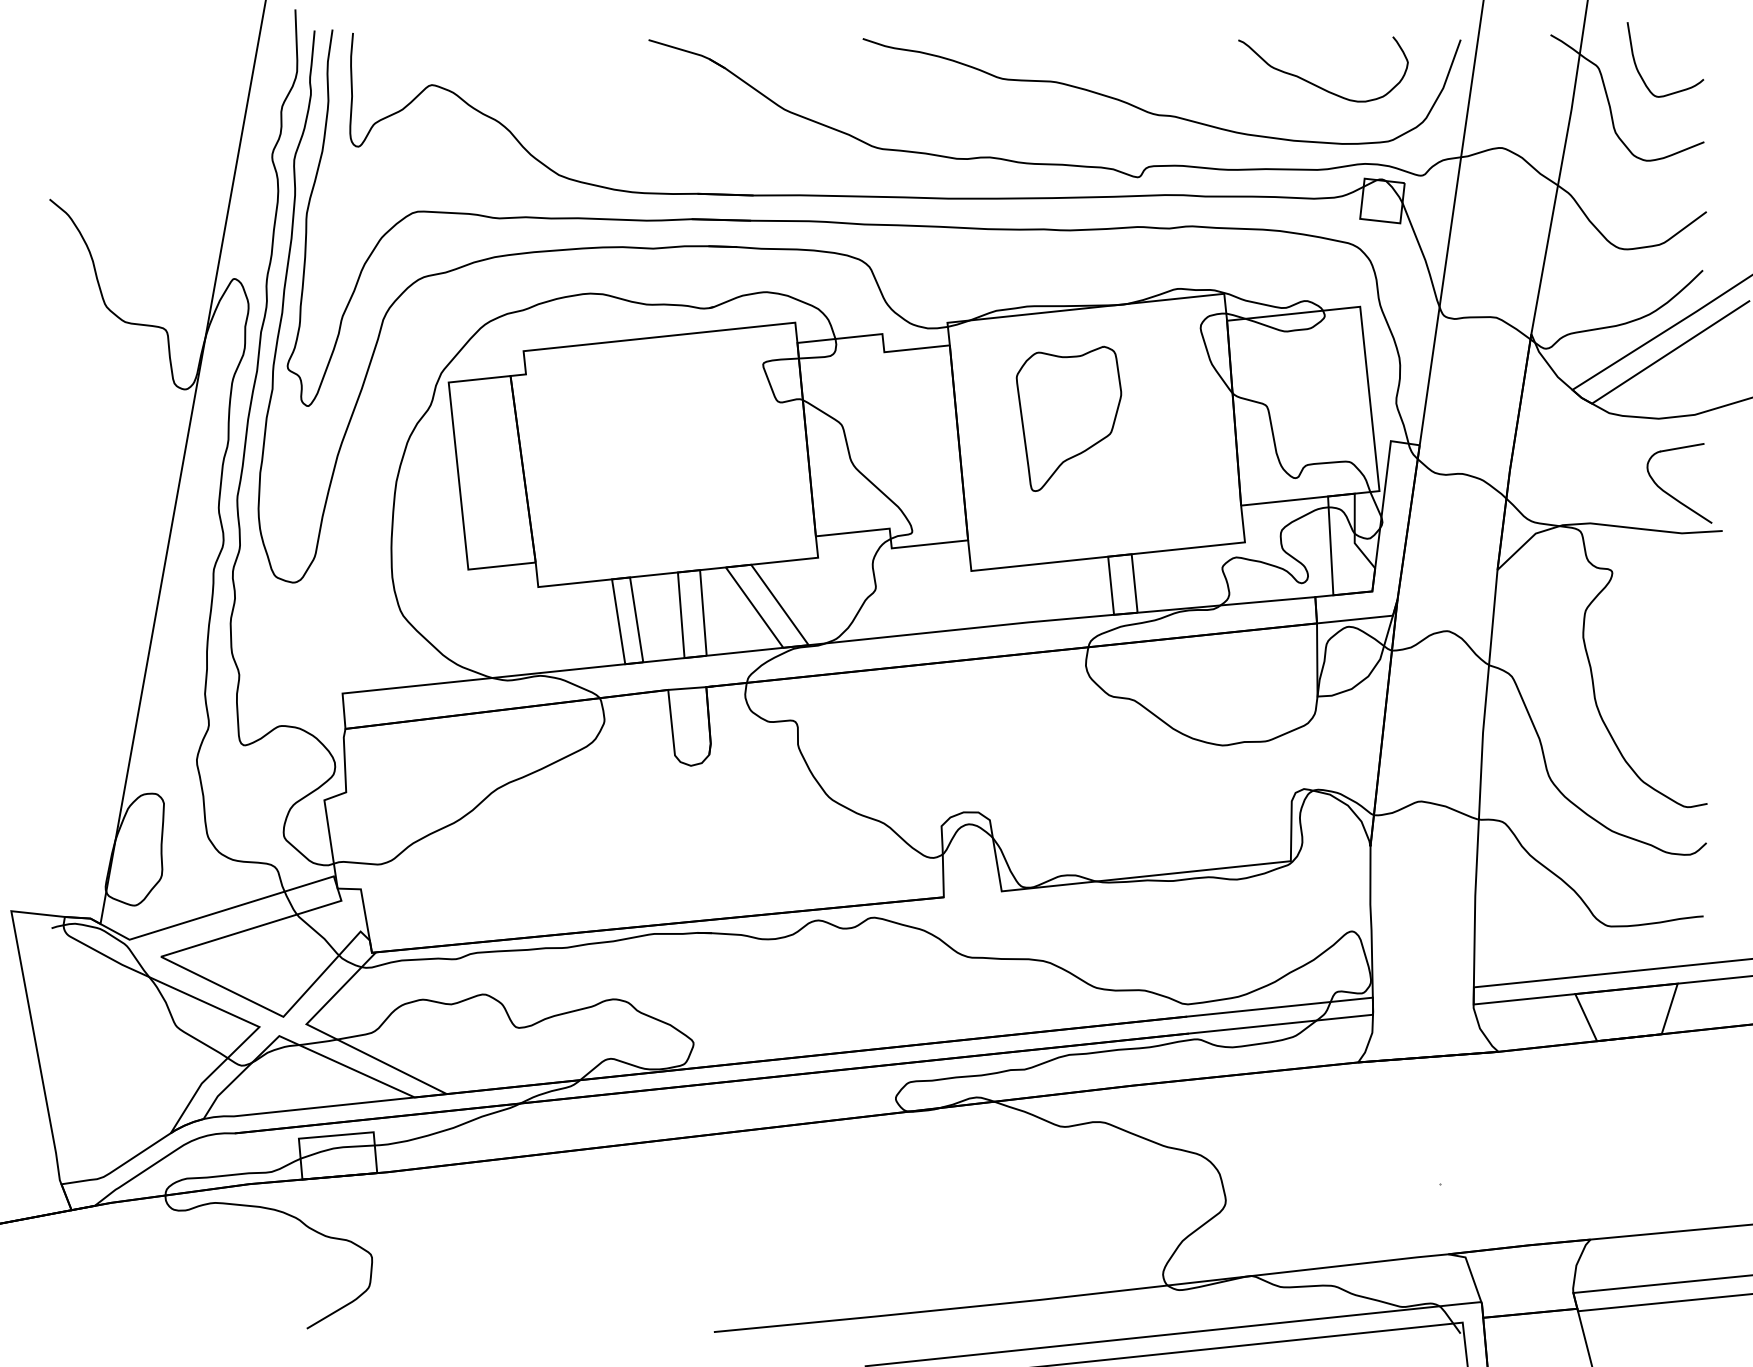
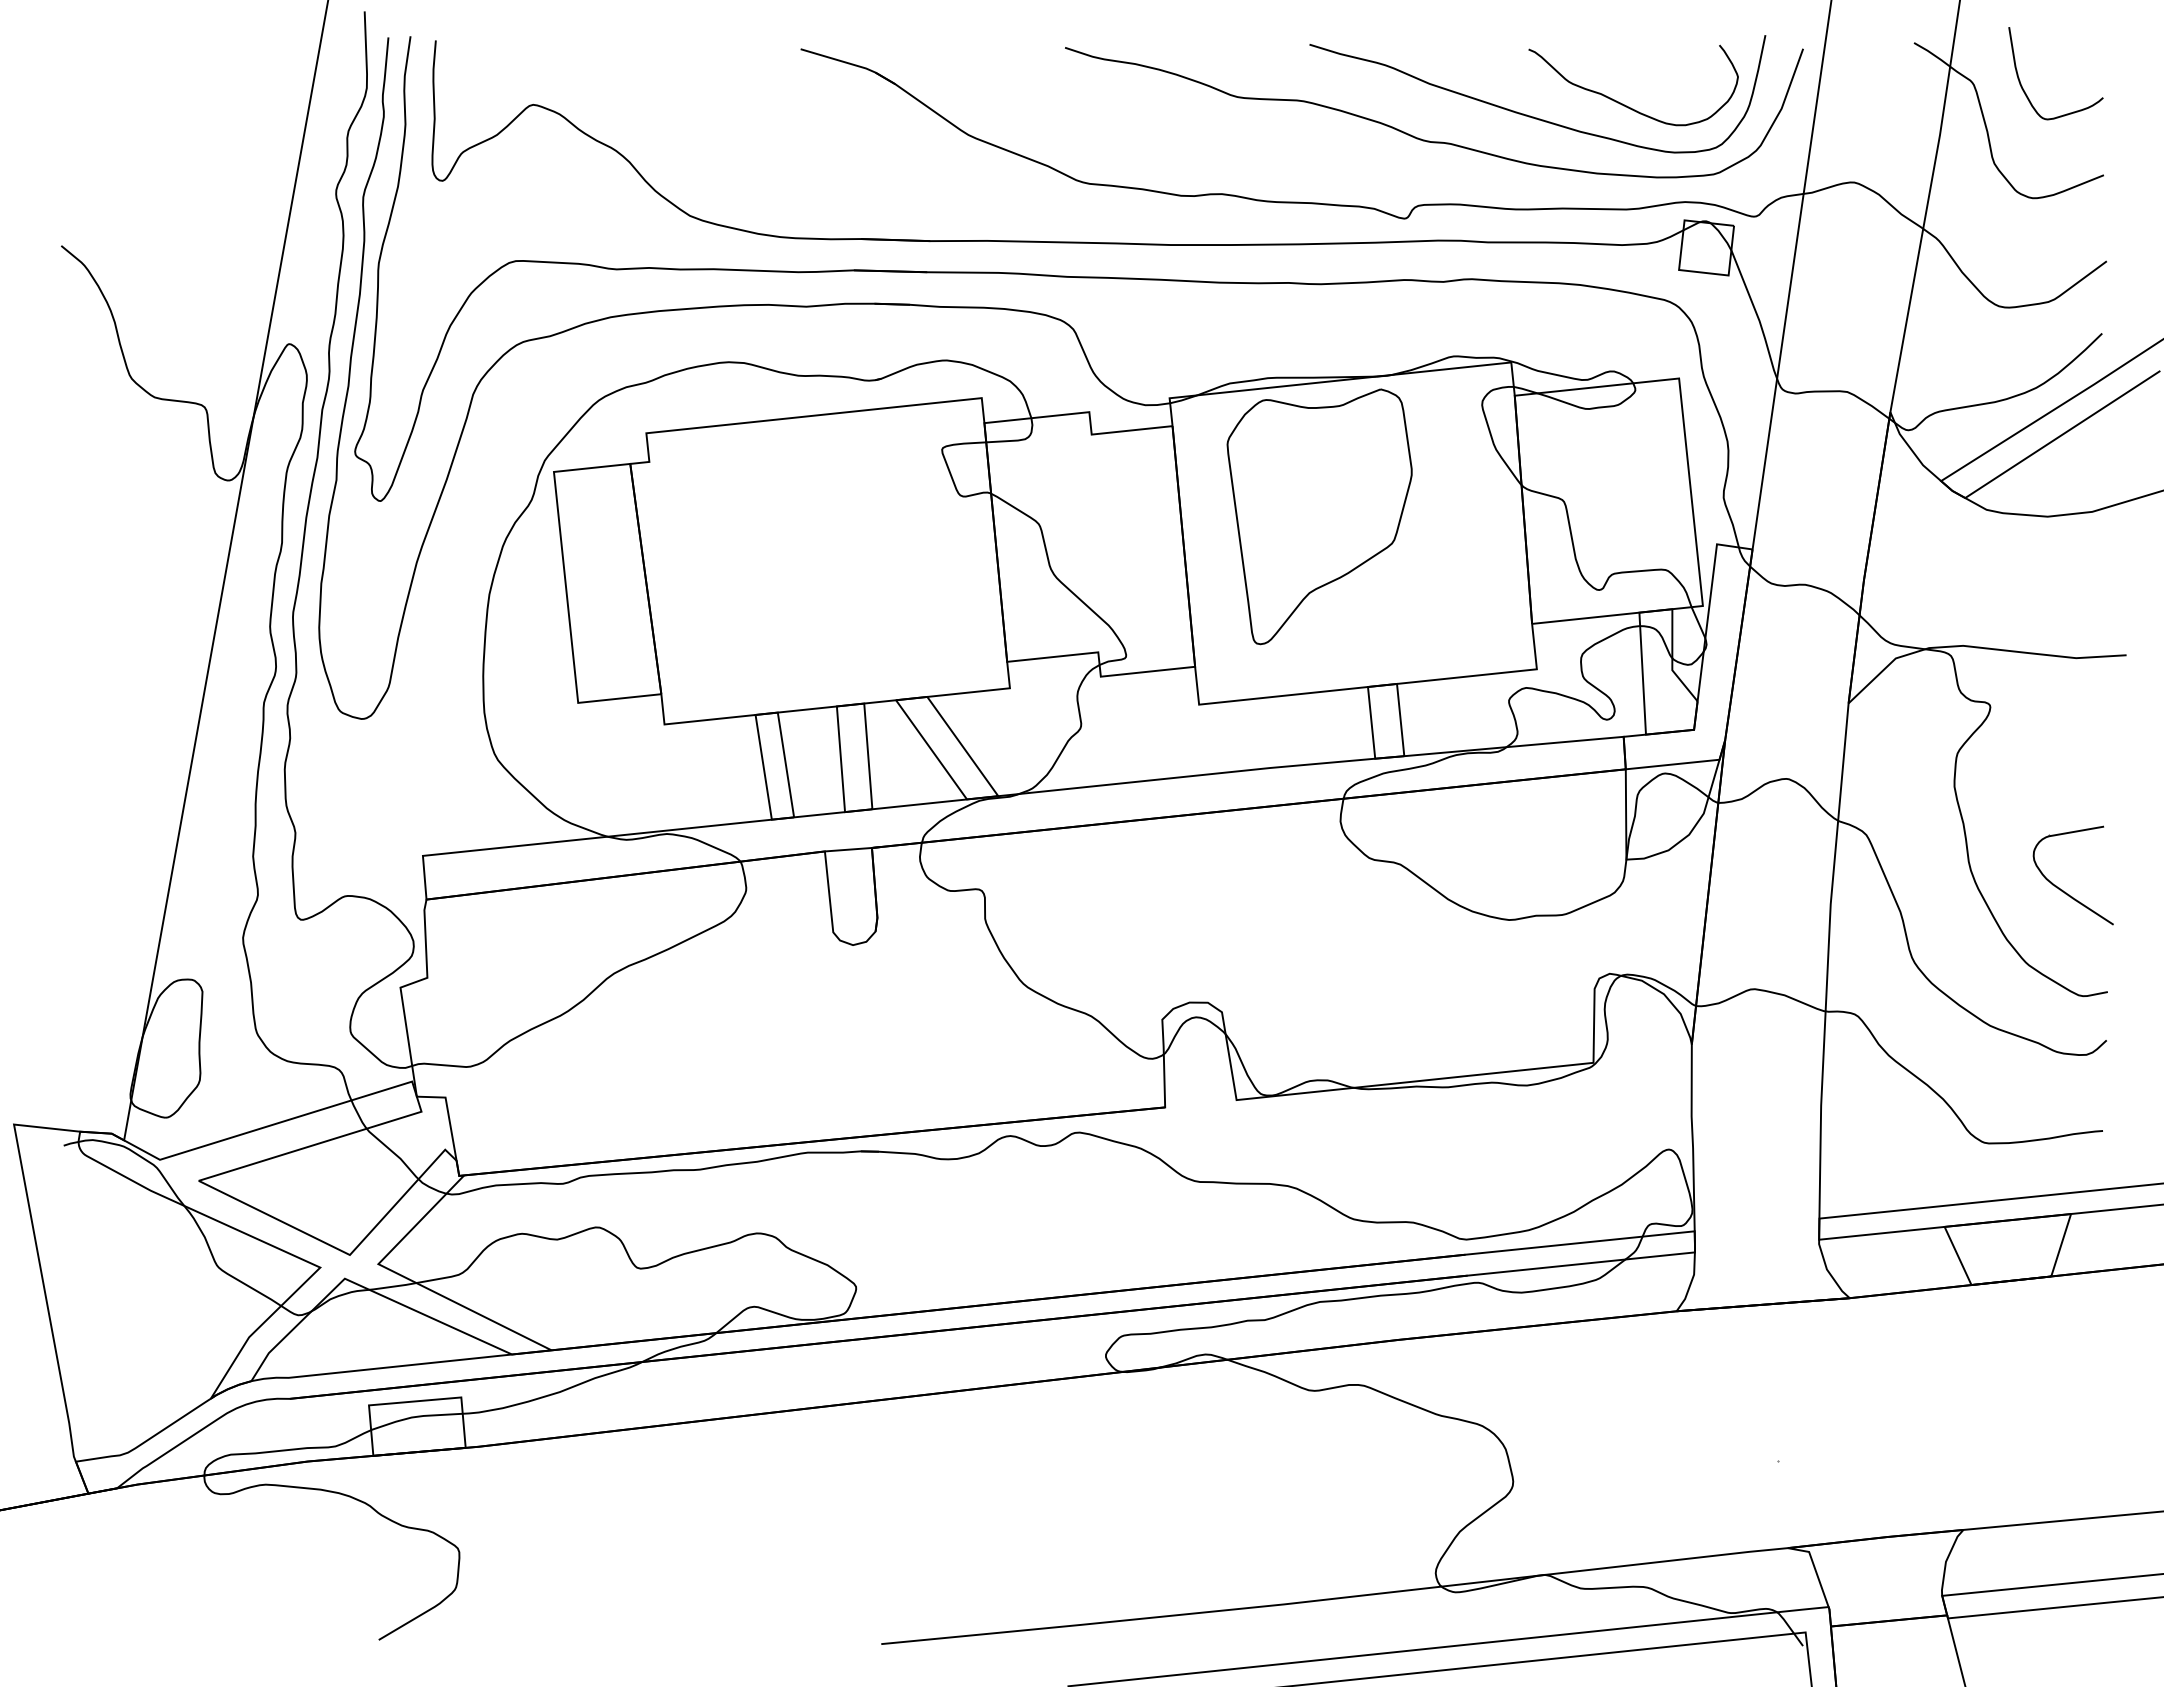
curve: (1239, 93) -> (1530, 115), added
part: (1068, 418) -> (1319, 516), size x1.43
part: (1670, 494) -> (2062, 889), moved

